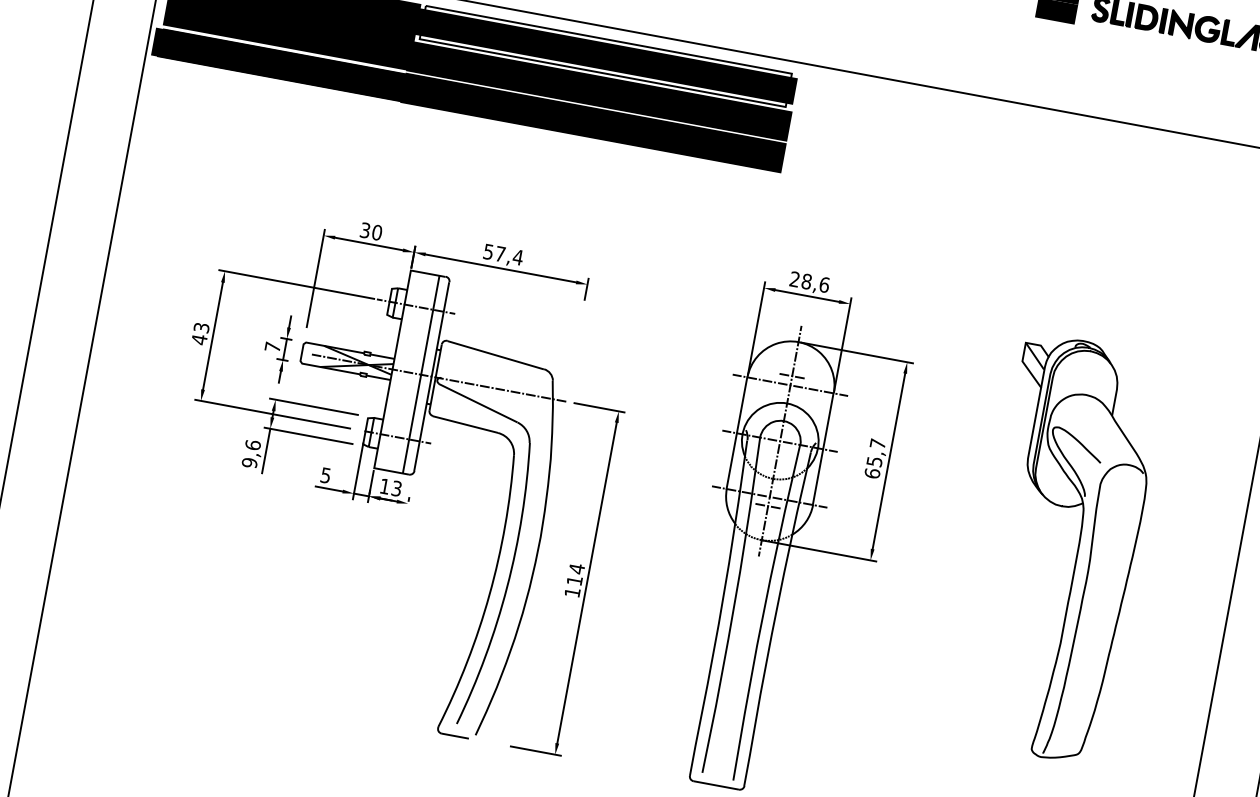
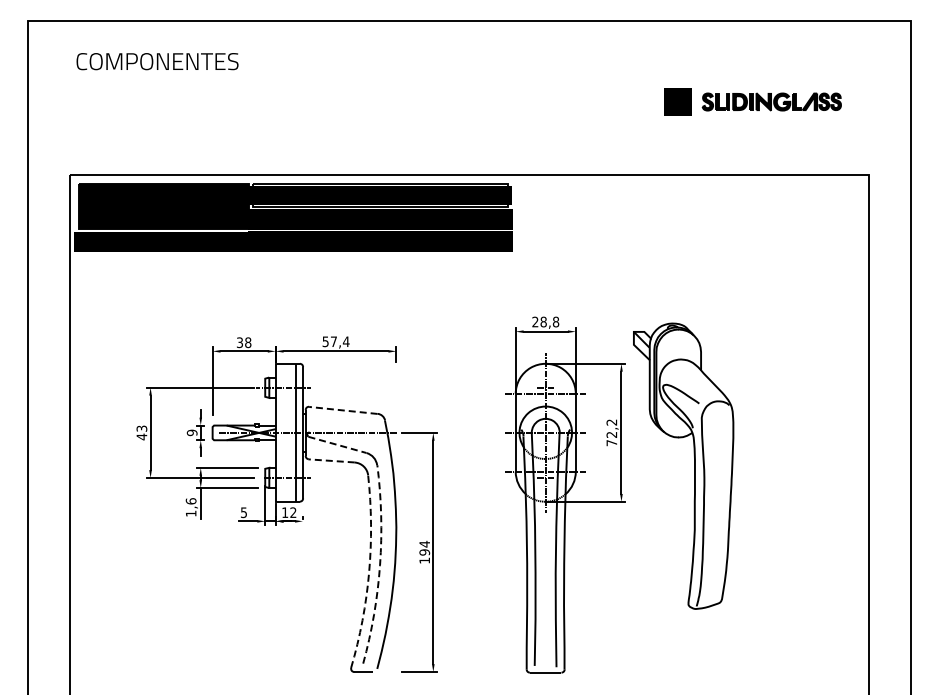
text: (377, 232) -> (248, 342), 30 -> 38
text: (823, 283) -> (555, 321), 28,6 -> 28,8
text: (271, 346) -> (191, 432), 7 -> 9
line: (494, 355) -> (342, 410), solid -> dashed
line: (477, 403) -> (337, 445), solid -> dashed
line: (465, 423) -> (331, 460), solid -> dashed
text: (874, 458) -> (611, 432), 65,7 -> 72,2
text: (248, 462) -> (190, 513), 9,6 -> 1,6
text: (396, 489) -> (293, 513), 13 -> 12
part: (1077, 550) -> (694, 465), moved
text: (574, 580) -> (424, 552), 114 -> 194
arc: (507, 587) -> (380, 565), solid -> dashed
arc: (490, 594) -> (369, 572), solid -> dashed

